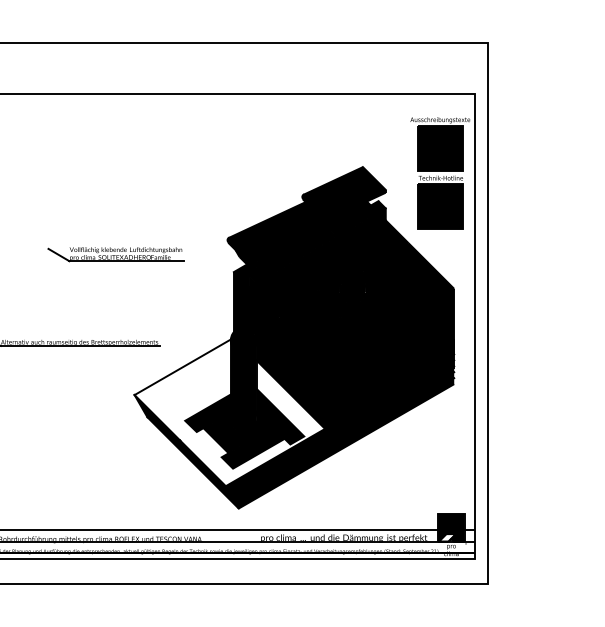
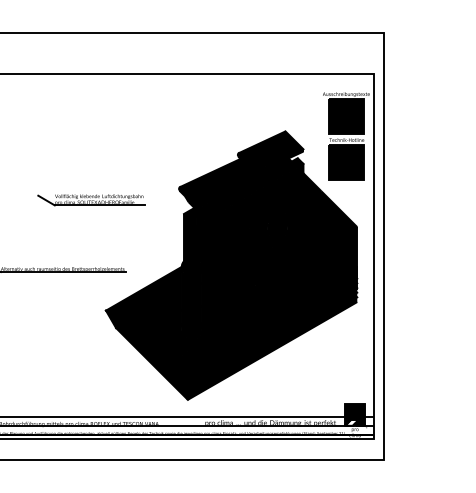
fill: (229, 412) -> (180, 324), added

